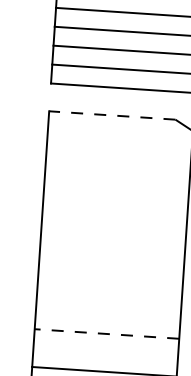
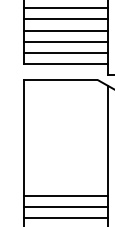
line: (112, 114) -> (60, 79), dashed -> solid
line: (107, 315) -> (65, 196), added
line: (106, 334) -> (65, 207), dashed -> solid
line: (105, 353) -> (65, 218), added

